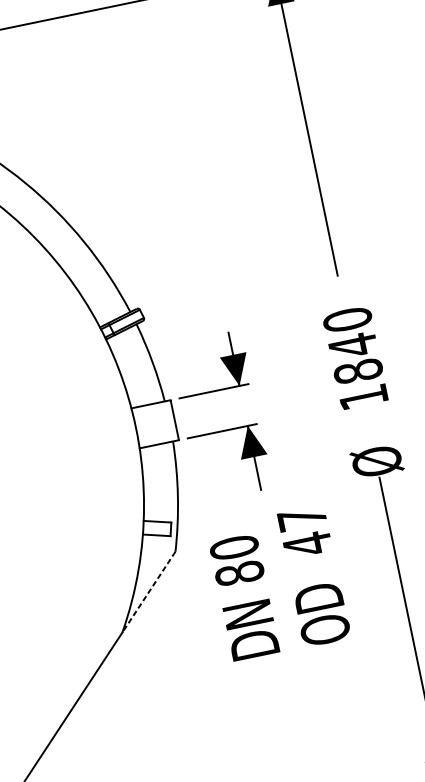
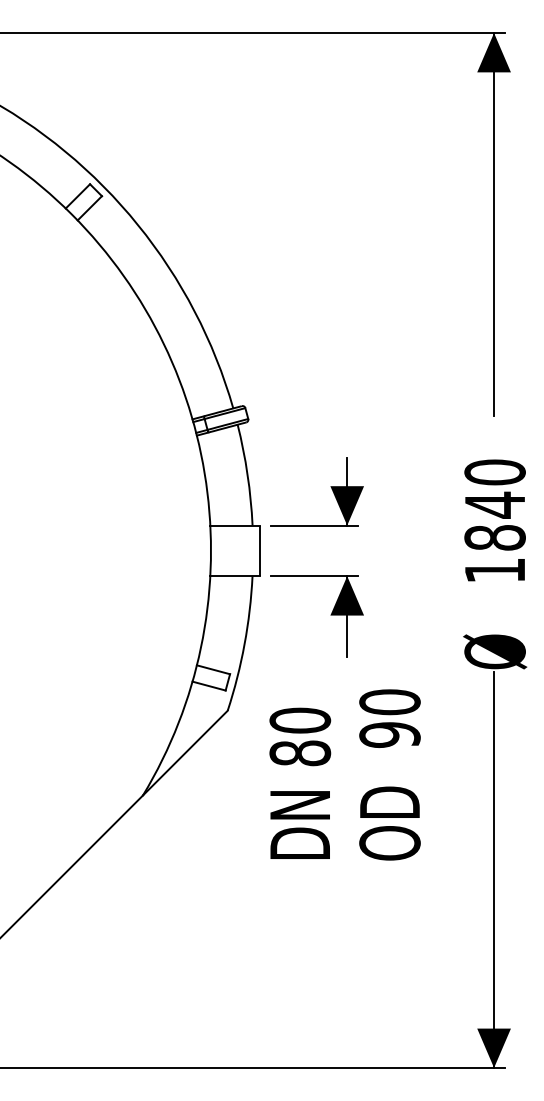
text: (304, 531) -> (389, 718), 47 -> 90
line: (149, 592) -> (185, 753), dashed -> solid

